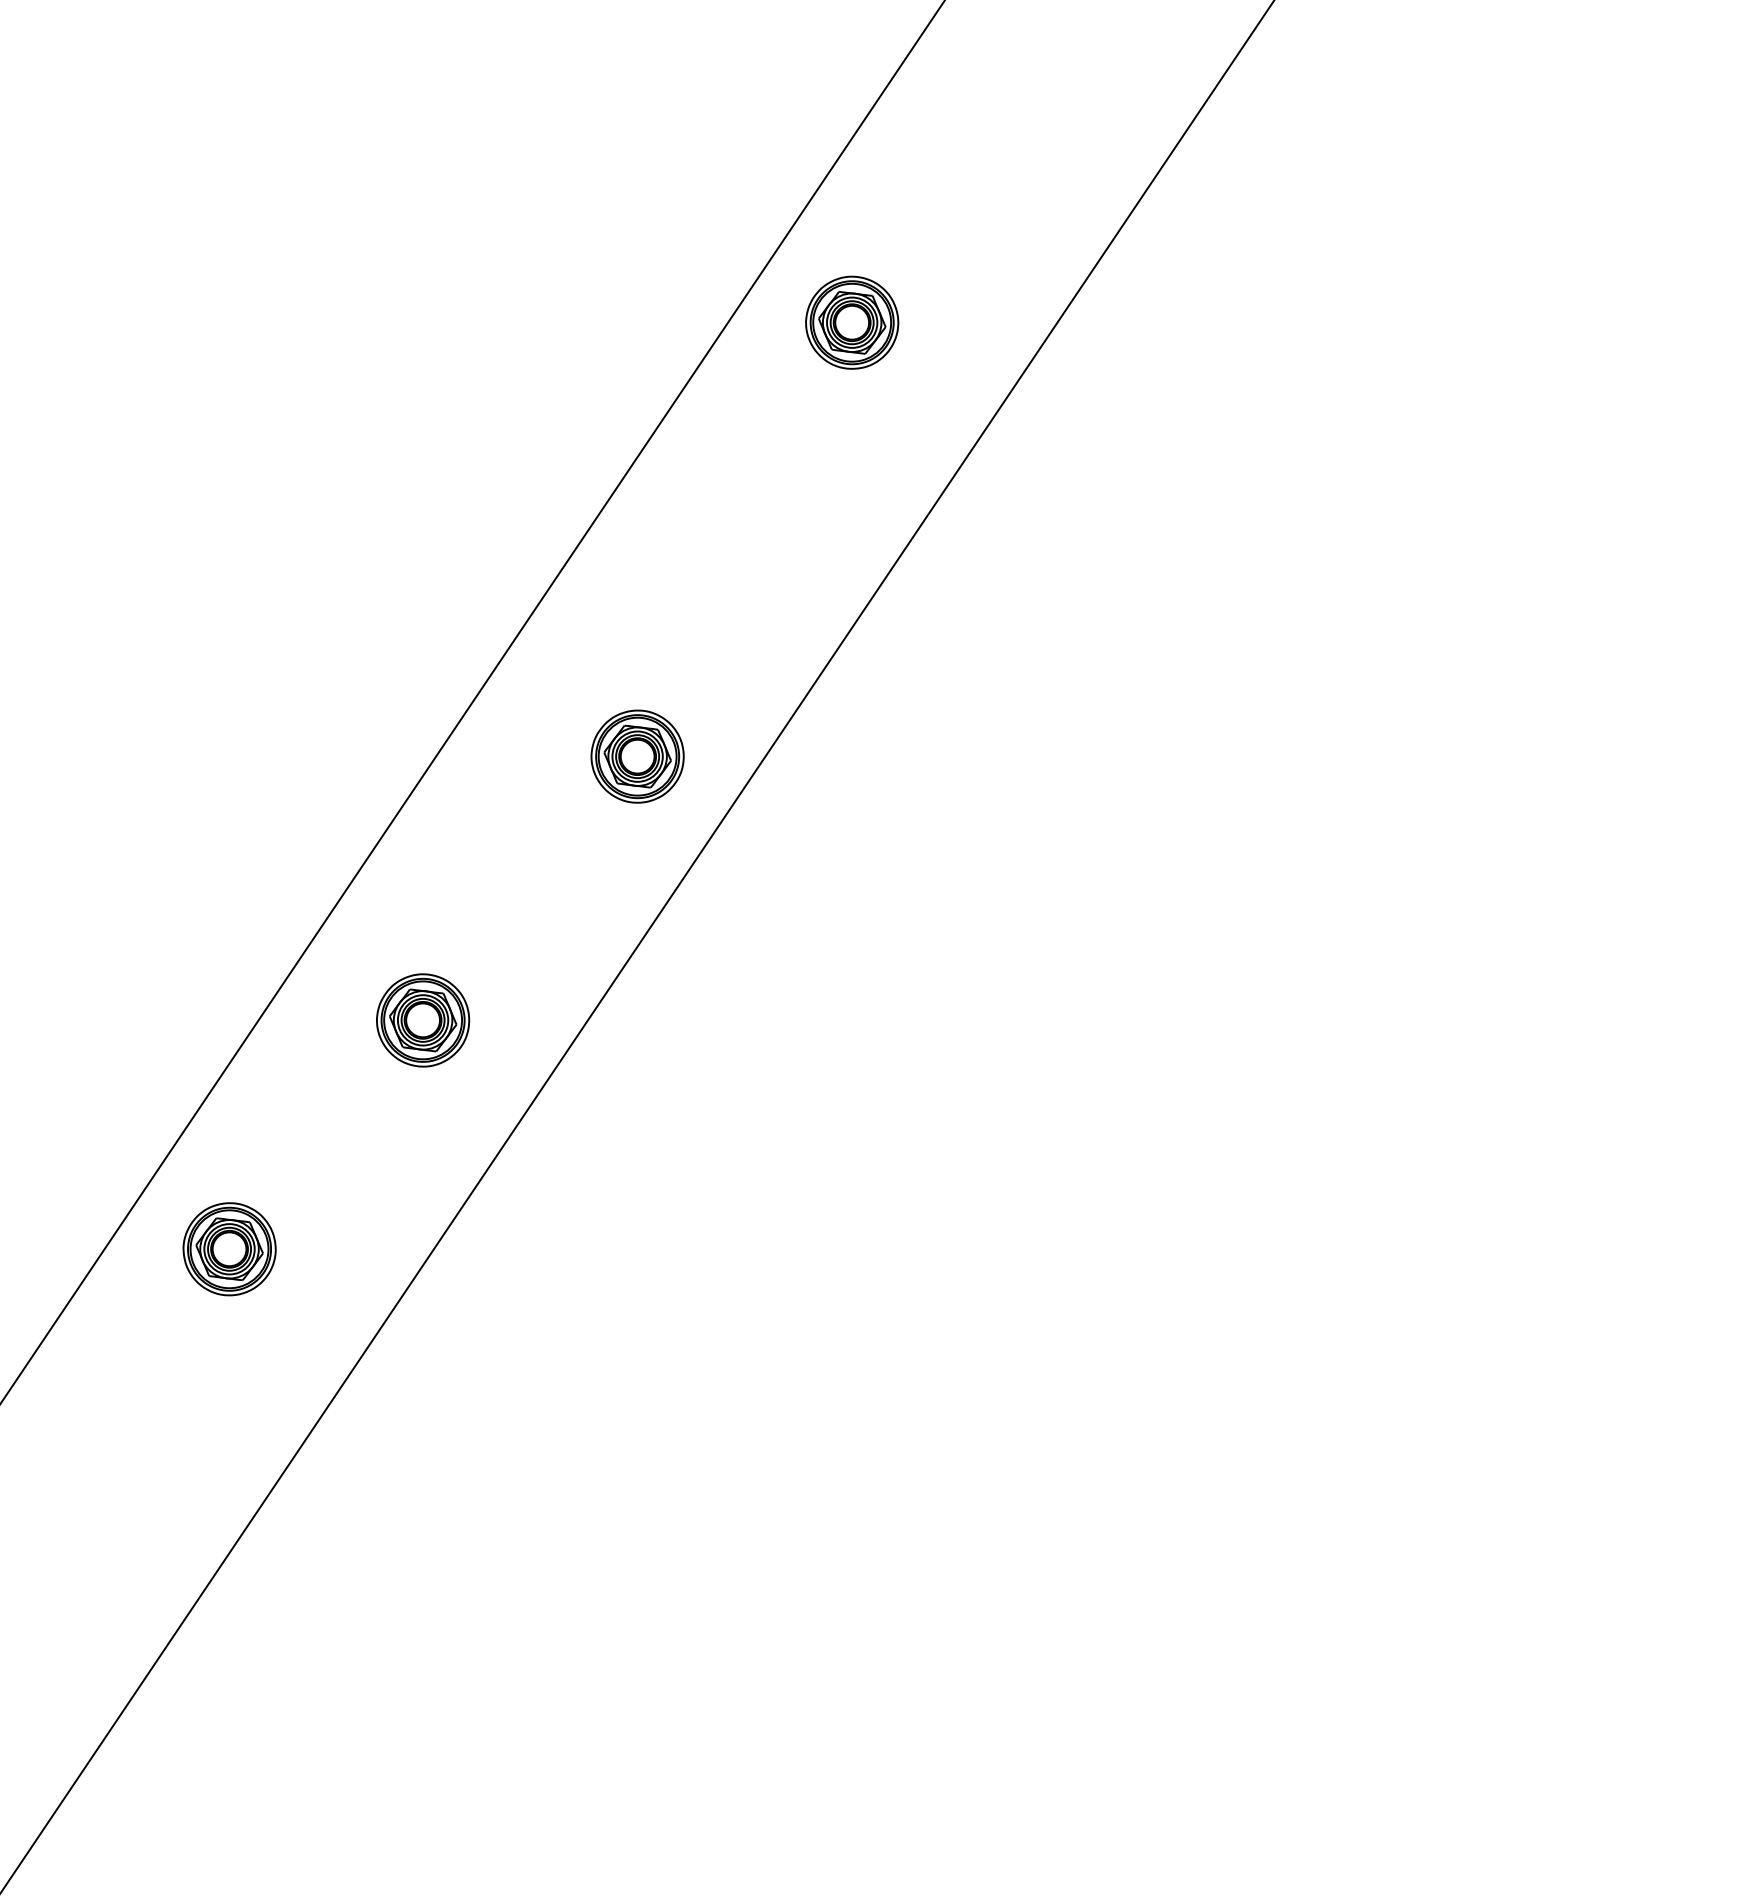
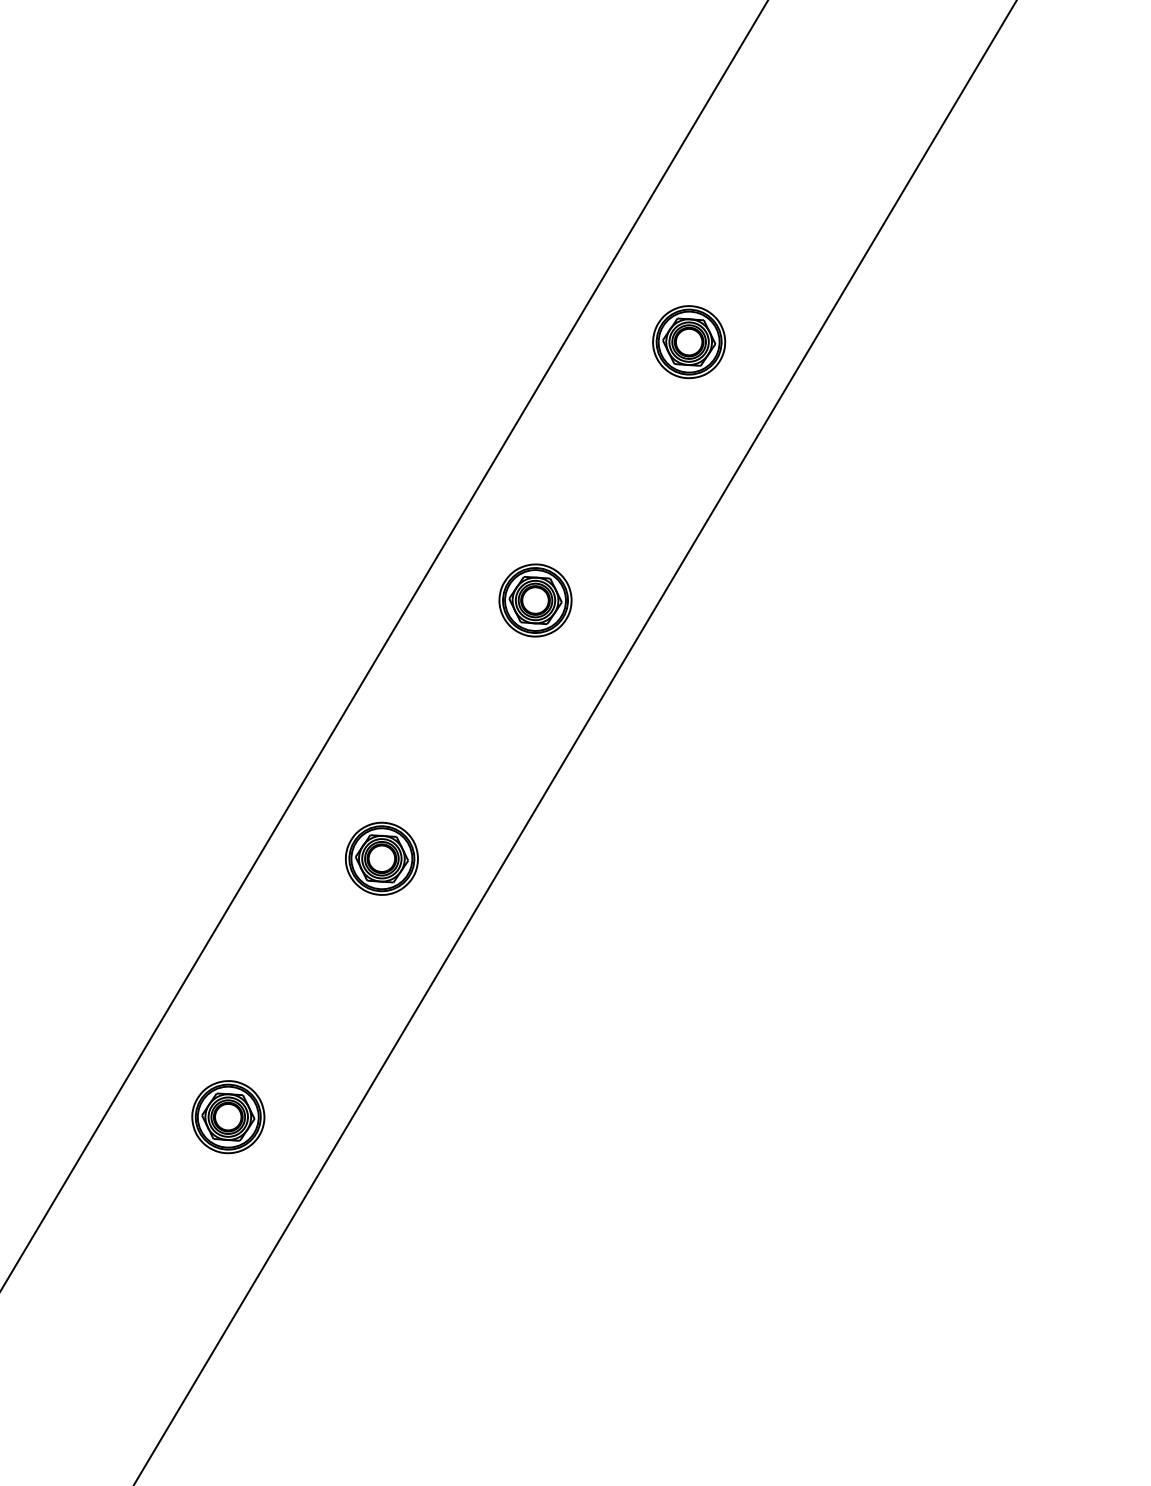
part: (852, 322) -> (689, 341), moved
part: (637, 756) -> (535, 600), moved
part: (229, 1249) -> (228, 1117), moved

